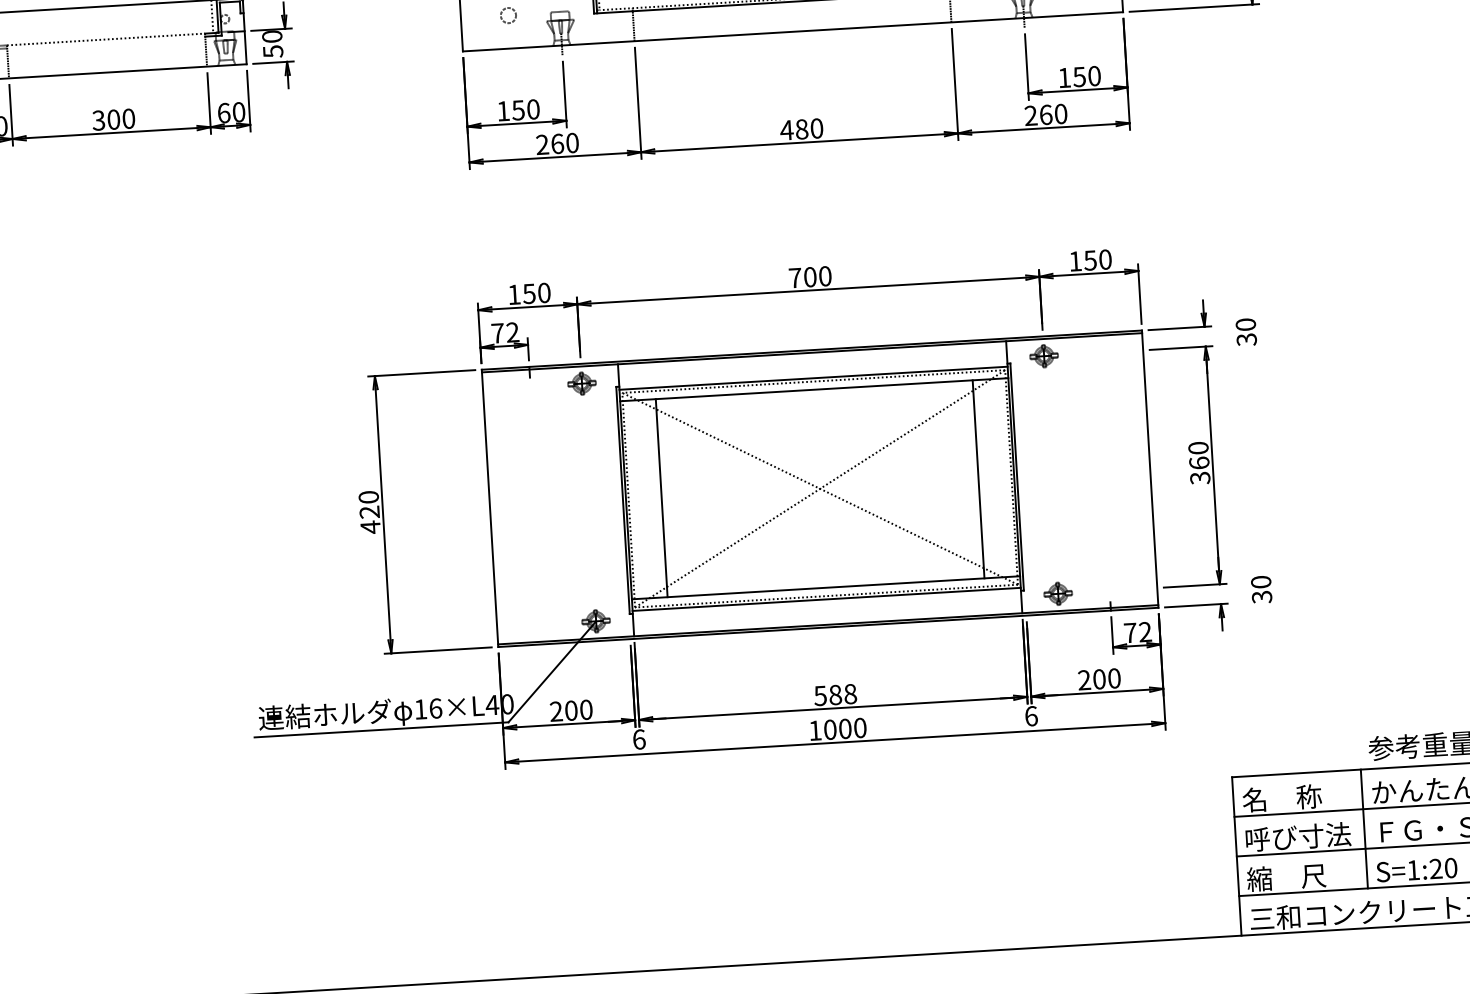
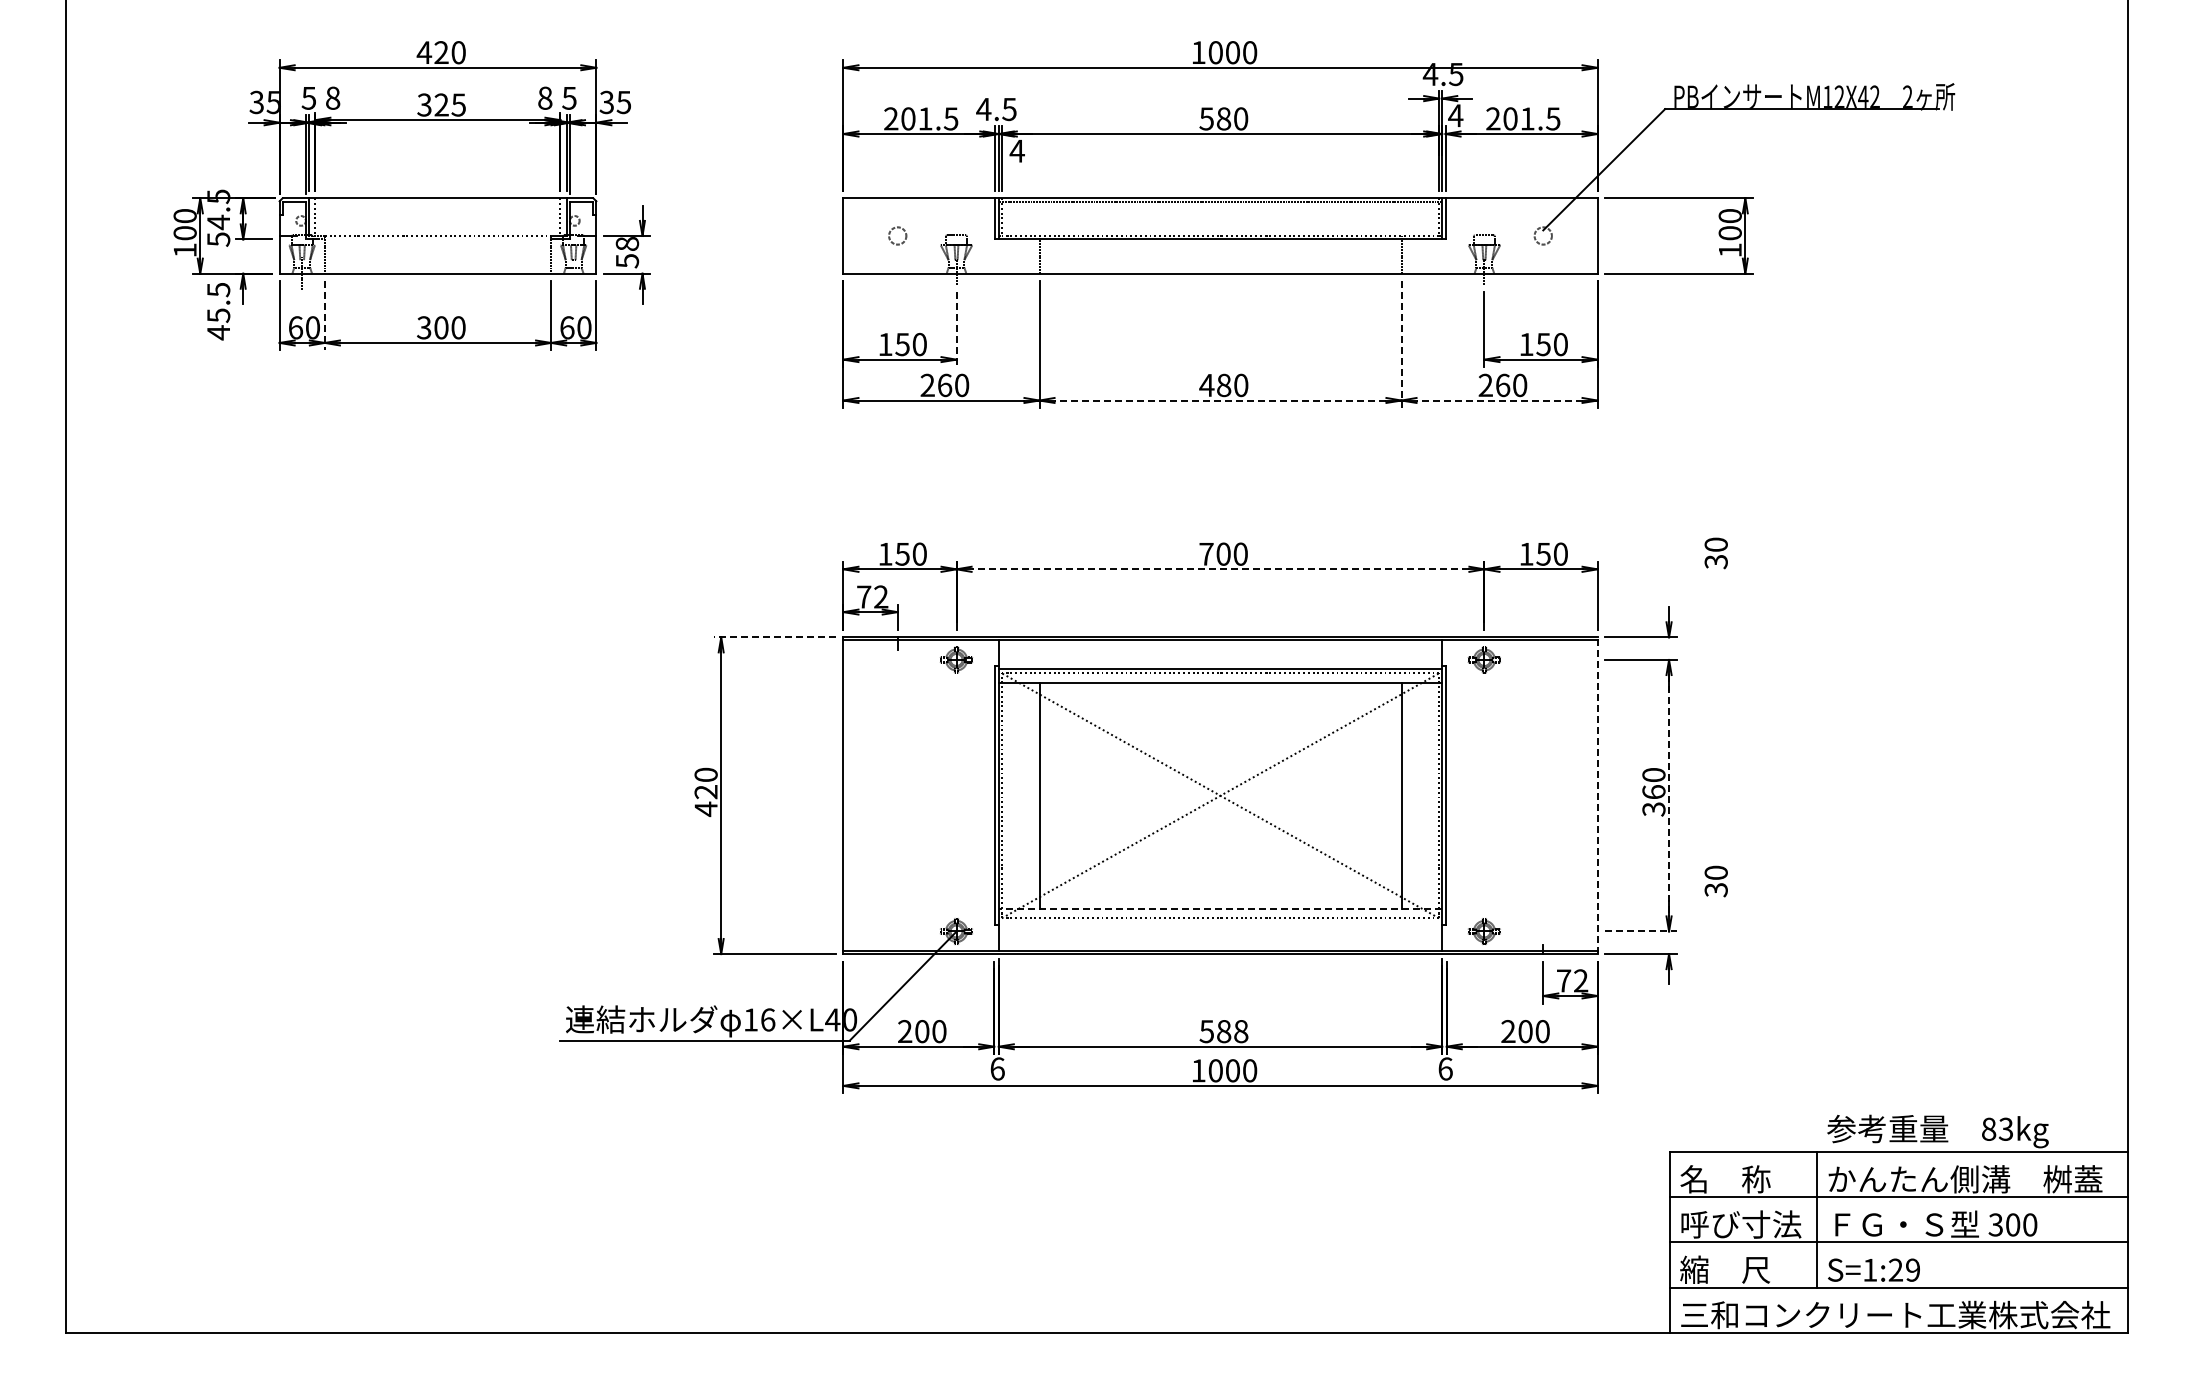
text: (272, 36) -> (627, 243), 50 -> 58
line: (955, 85) -> (1401, 345), solid -> dashed
line: (564, 95) -> (956, 330), solid -> dashed
line: (10, 115) -> (324, 315), solid -> dashed
line: (1043, 128) -> (1499, 400), solid -> dashed
line: (799, 142) -> (1220, 400), solid -> dashed
line: (808, 290) -> (1220, 569), solid -> dashed
text: (1245, 332) -> (1715, 553), moved
line: (421, 373) -> (774, 637), solid -> dashed
line: (1213, 465) -> (1669, 795), solid -> dashed
line: (1150, 468) -> (1597, 795), solid -> dashed
line: (1194, 585) -> (1640, 931), solid -> dashed
line: (826, 587) -> (1220, 908), solid -> dashed
text: (1260, 589) -> (1715, 881), moved
line: (826, 599) -> (1220, 922), removed
text: (1451, 867) -> (1913, 1269), S=1:20 -> S=1:29

